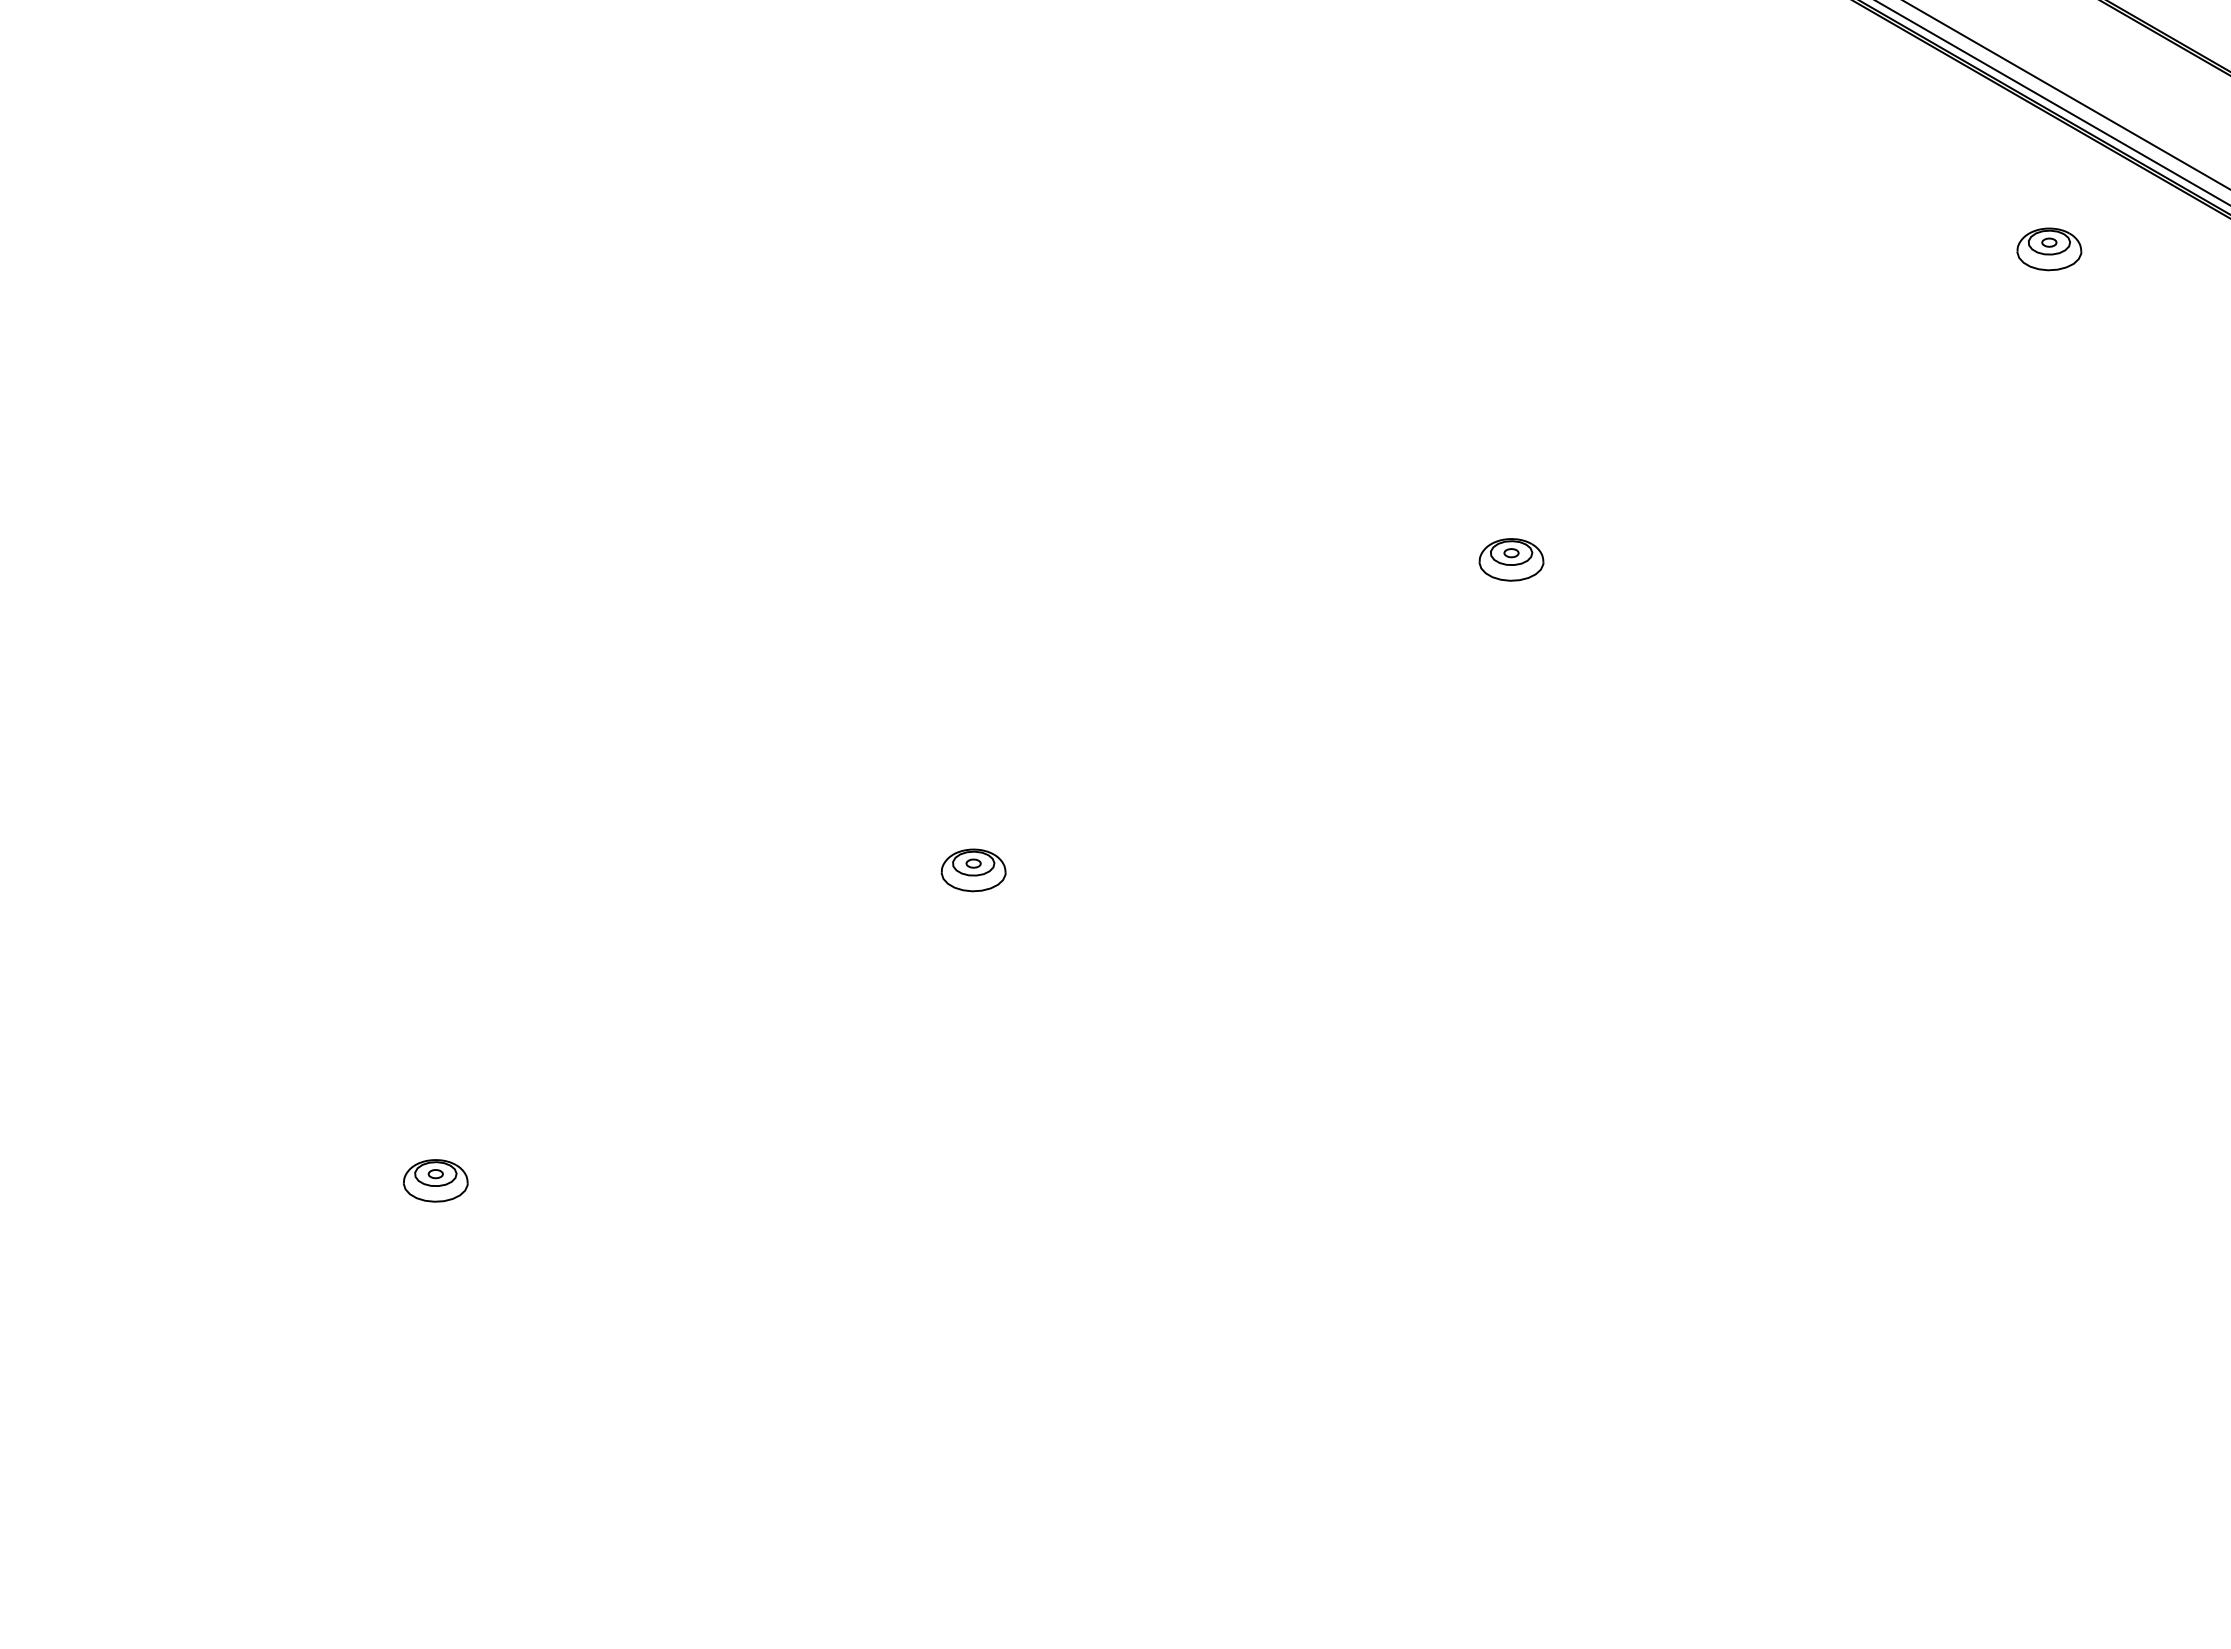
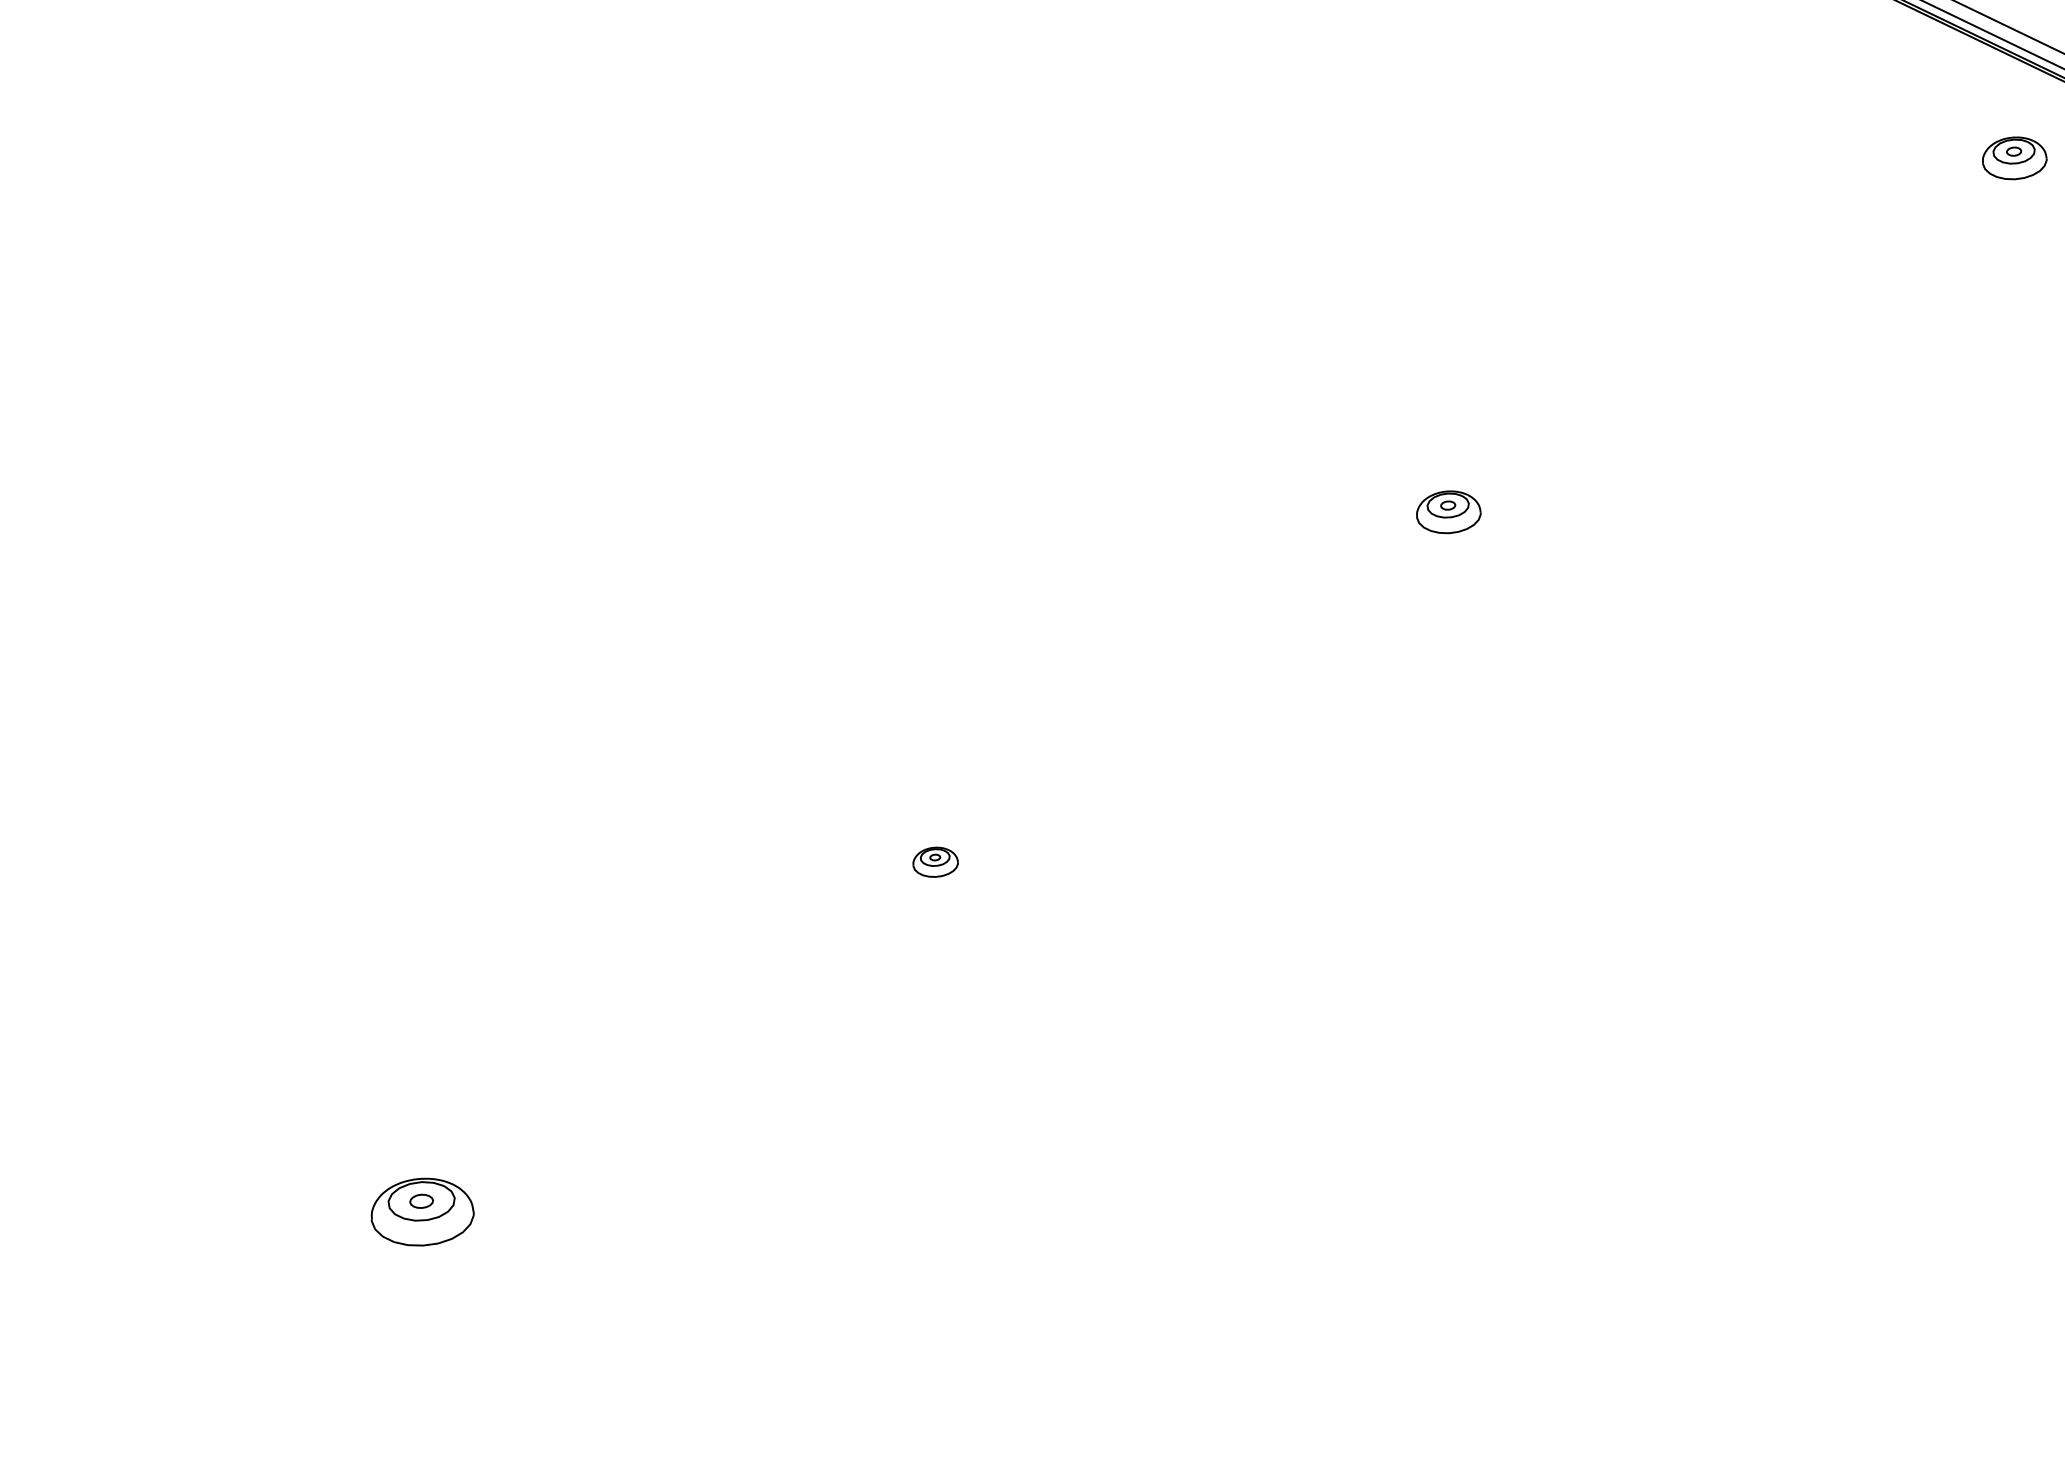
part: (2049, 249) -> (2014, 158), moved
part: (973, 870) -> (935, 862), size x0.7
part: (435, 1180) -> (422, 1211), size x1.6

